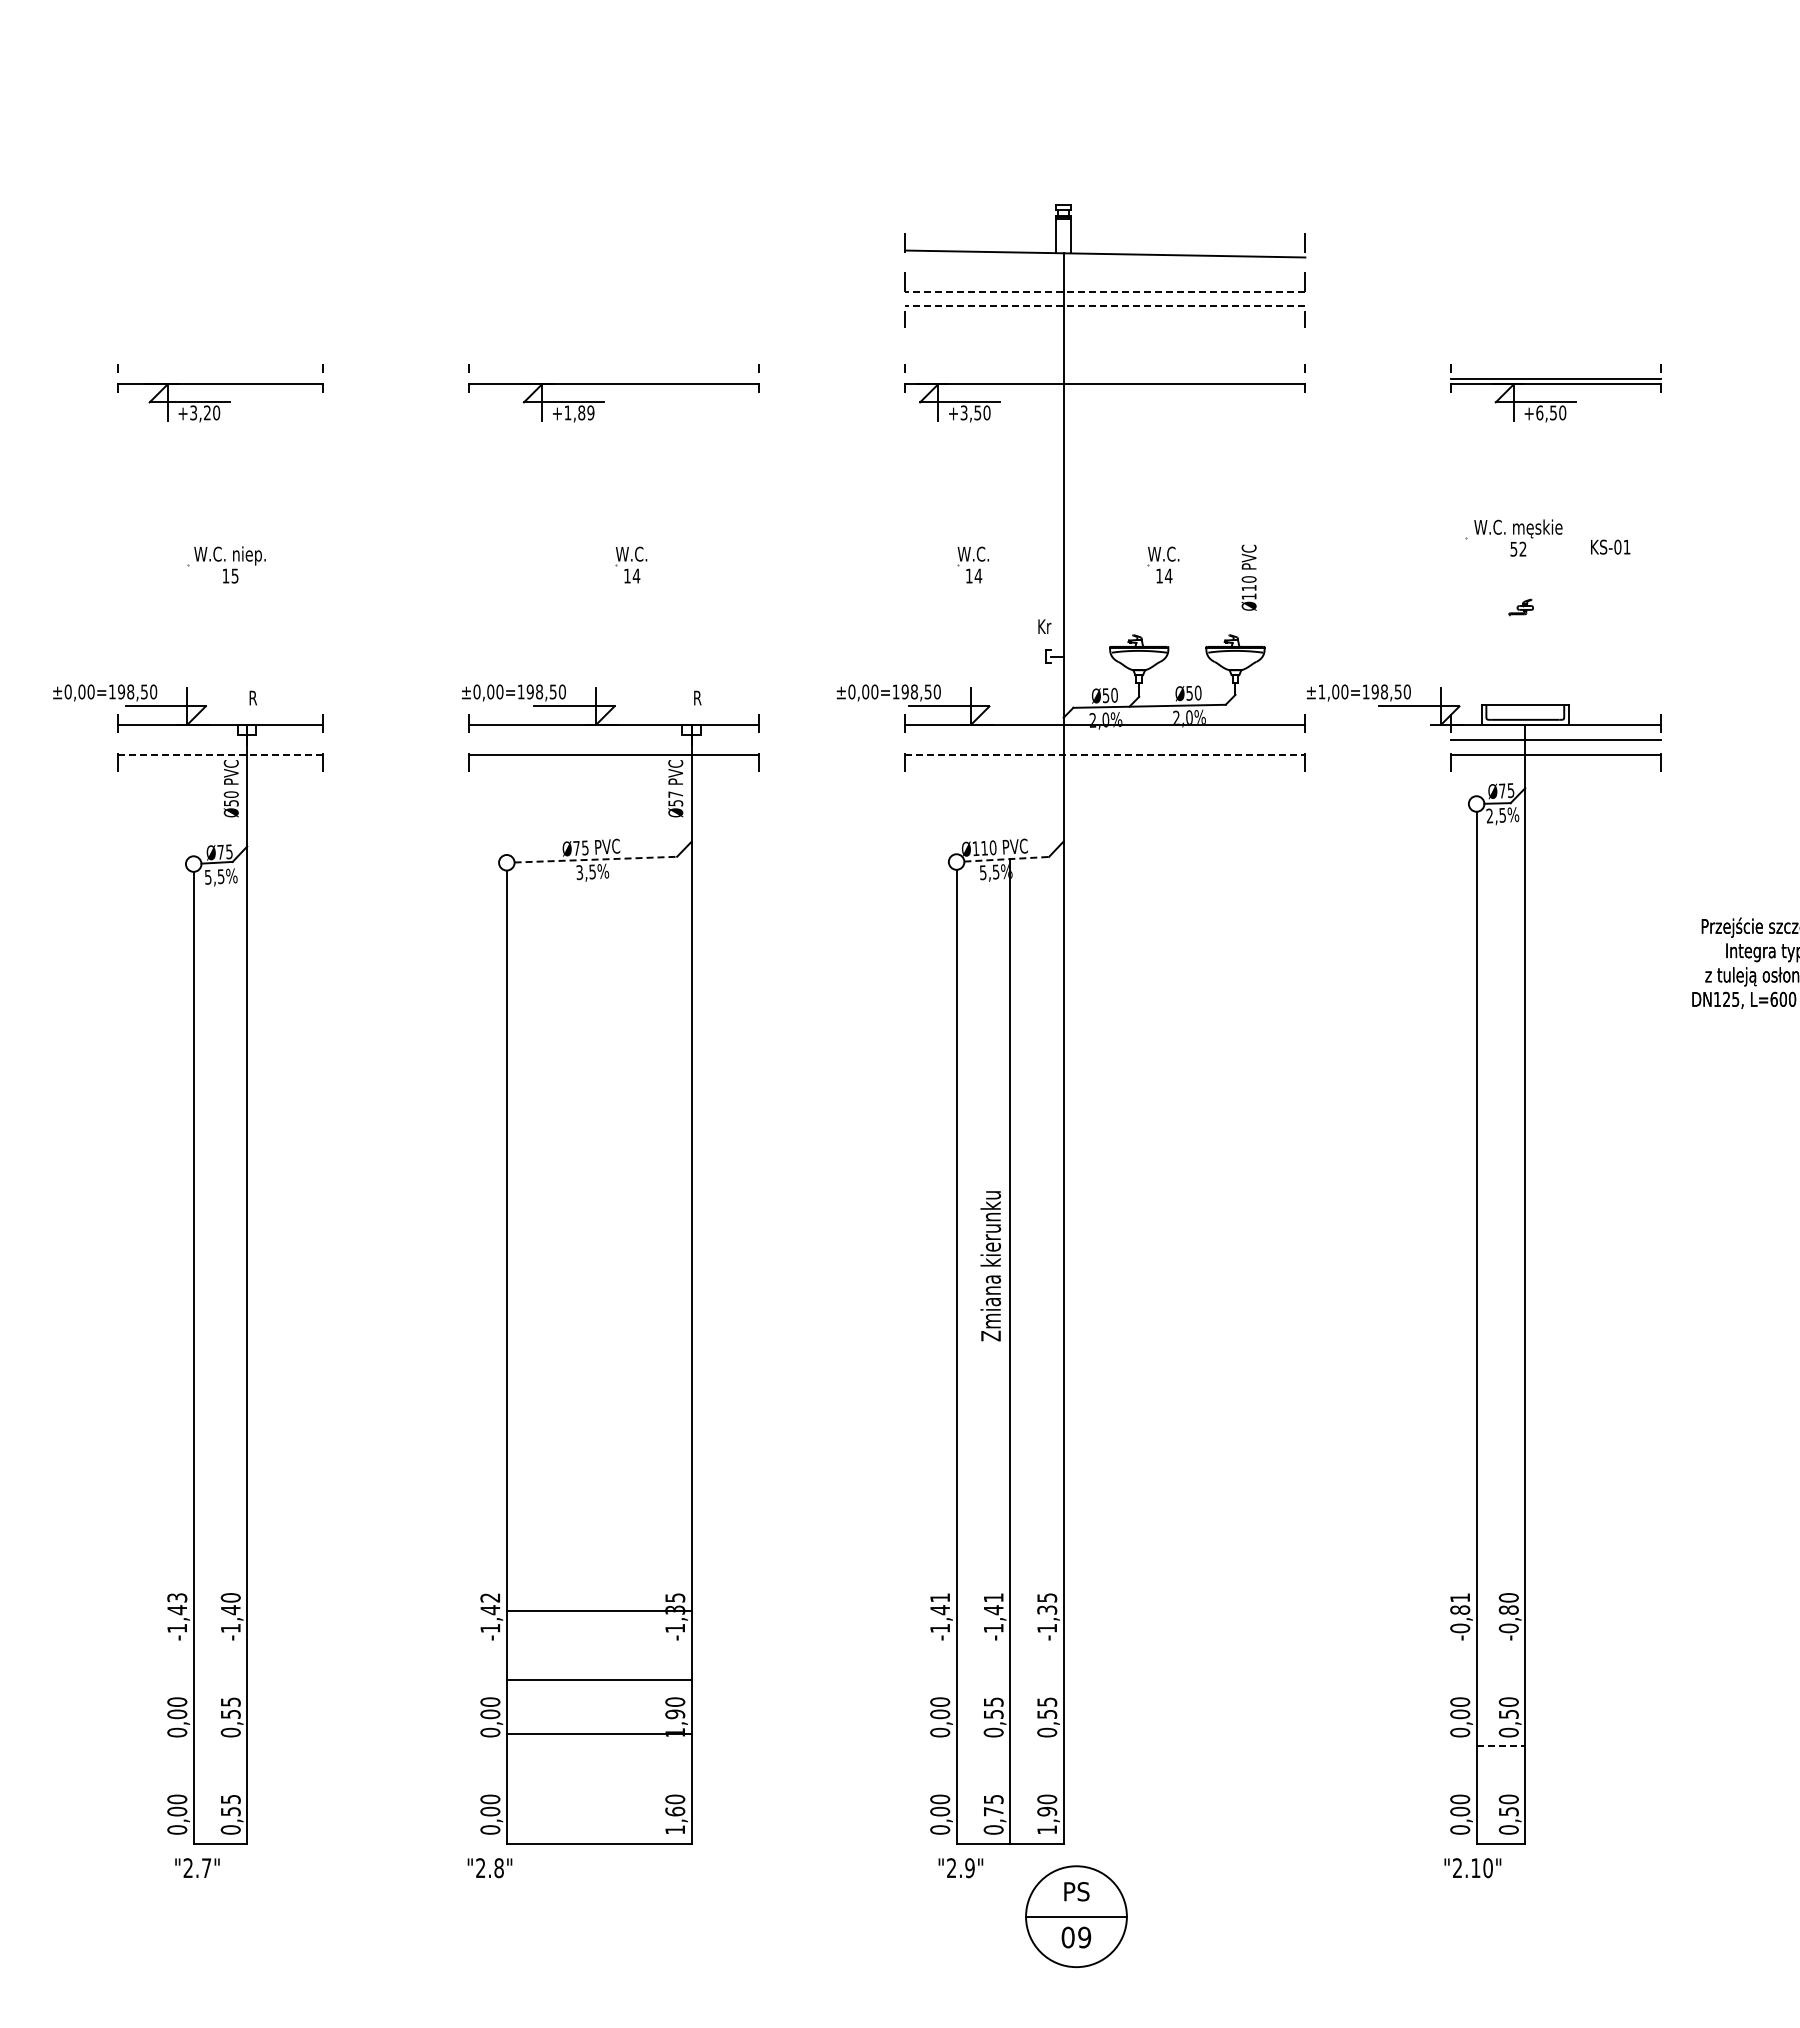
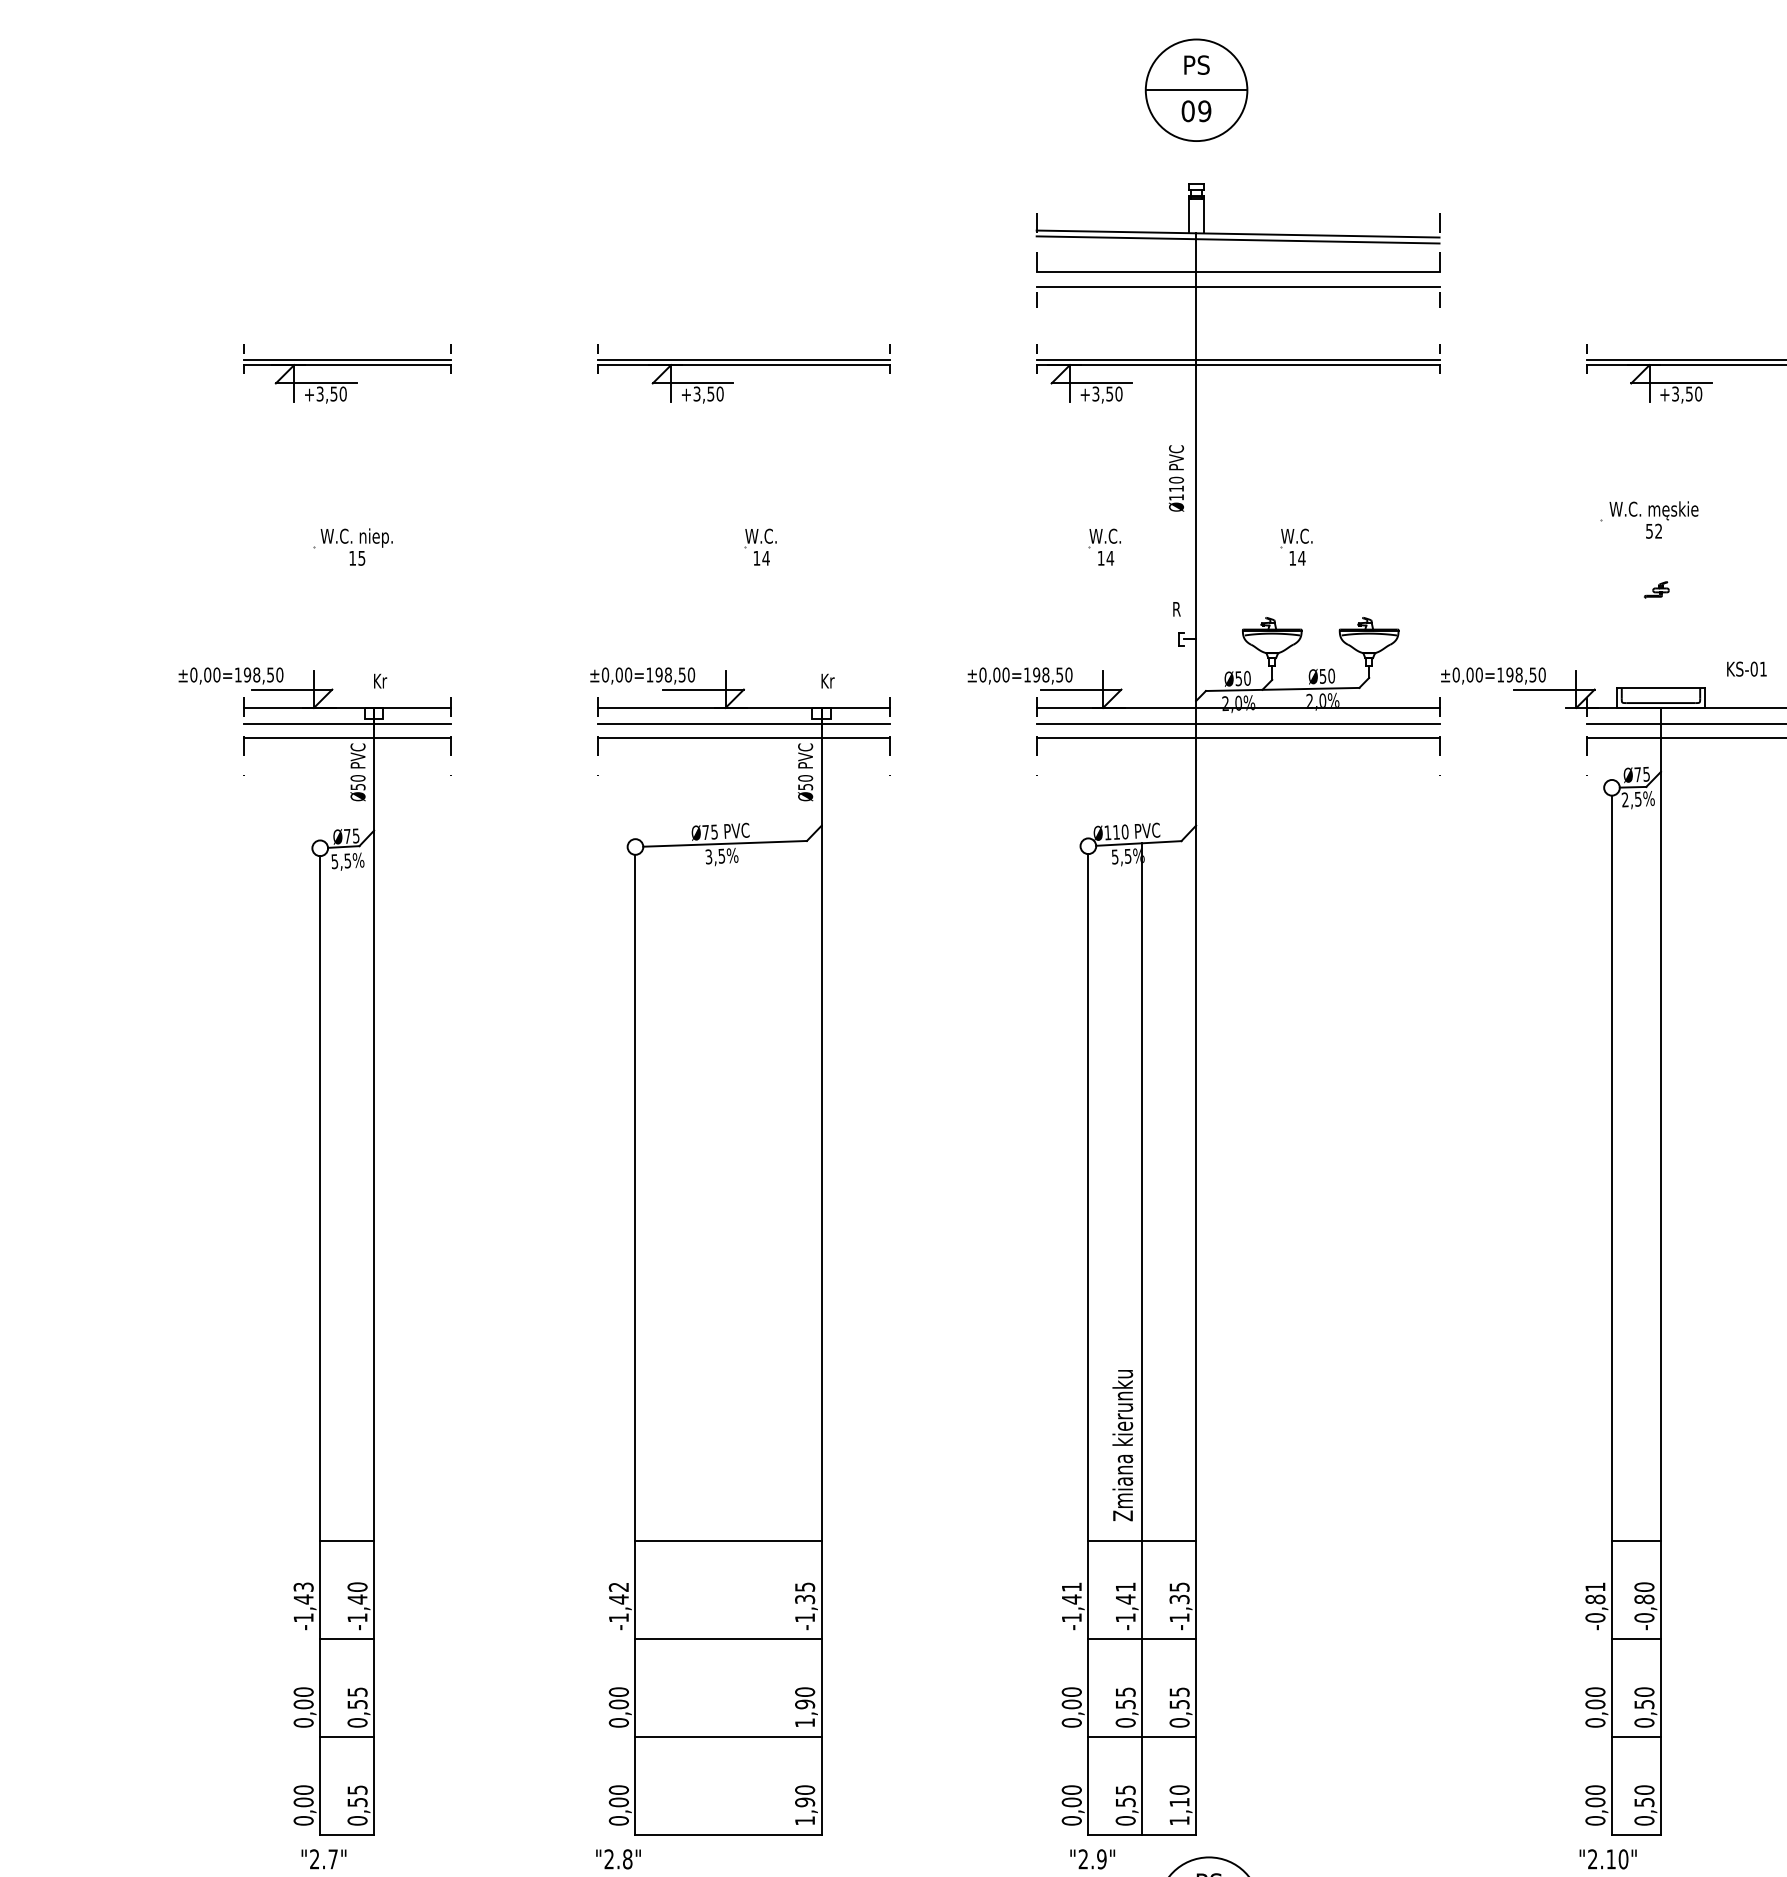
part: (1063, 110) -> (1196, 89), added
line: (1105, 259) -> (1238, 239), added
line: (1104, 291) -> (1237, 271), dashed -> solid
line: (1104, 306) -> (1237, 286), dashed -> solid
line: (220, 379) -> (347, 360), added
line: (614, 379) -> (743, 360), added
line: (1105, 379) -> (1238, 360), added
text: (207, 412) -> (334, 393), +3,20 -> +3,50
text: (579, 412) -> (708, 393), +1,89 -> +3,50
text: (1539, 412) -> (1675, 393), +6,50 -> +3,50
text: (1610, 546) -> (1746, 668), moved
text: (1248, 577) -> (1175, 478), moved
text: (1044, 626) -> (1176, 609), Kr -> R
text: (1321, 691) -> (1455, 674), ±1,00=198,50 -> ±0,00=198,50
text: (253, 697) -> (380, 680), R -> Kr
text: (697, 697) -> (827, 680), R -> Kr
line: (220, 740) -> (347, 723), added
line: (614, 740) -> (743, 723), added
line: (1105, 740) -> (1238, 723), added
line: (220, 754) -> (347, 737), dashed -> solid
line: (1105, 754) -> (1238, 737), dashed -> solid
text: (675, 794) -> (805, 778), Ø57 -> Ø50
line: (596, 859) -> (725, 843), dashed -> solid
line: (1007, 859) -> (1139, 843), dashed -> solid
text: (990, 1266) -> (1122, 1445), moved
line: (220, 1551) -> (347, 1540), added
line: (1009, 1551) -> (1141, 1540), added
line: (1500, 1551) -> (1636, 1540), added
line: (598, 1610) -> (727, 1540), moved
line: (220, 1649) -> (347, 1639), added
line: (1009, 1649) -> (1141, 1639), added
line: (1500, 1649) -> (1636, 1639), added
line: (598, 1680) -> (727, 1736), moved
line: (598, 1734) -> (727, 1639), moved
line: (220, 1746) -> (347, 1736), added
line: (1009, 1746) -> (1141, 1736), added
line: (1501, 1746) -> (1637, 1736), dashed -> solid
text: (675, 1811) -> (805, 1802), 1,60 -> 1,90
text: (993, 1811) -> (1125, 1802), 0,75 -> 0,55
text: (1047, 1811) -> (1179, 1802), 1,90 -> 1,10

